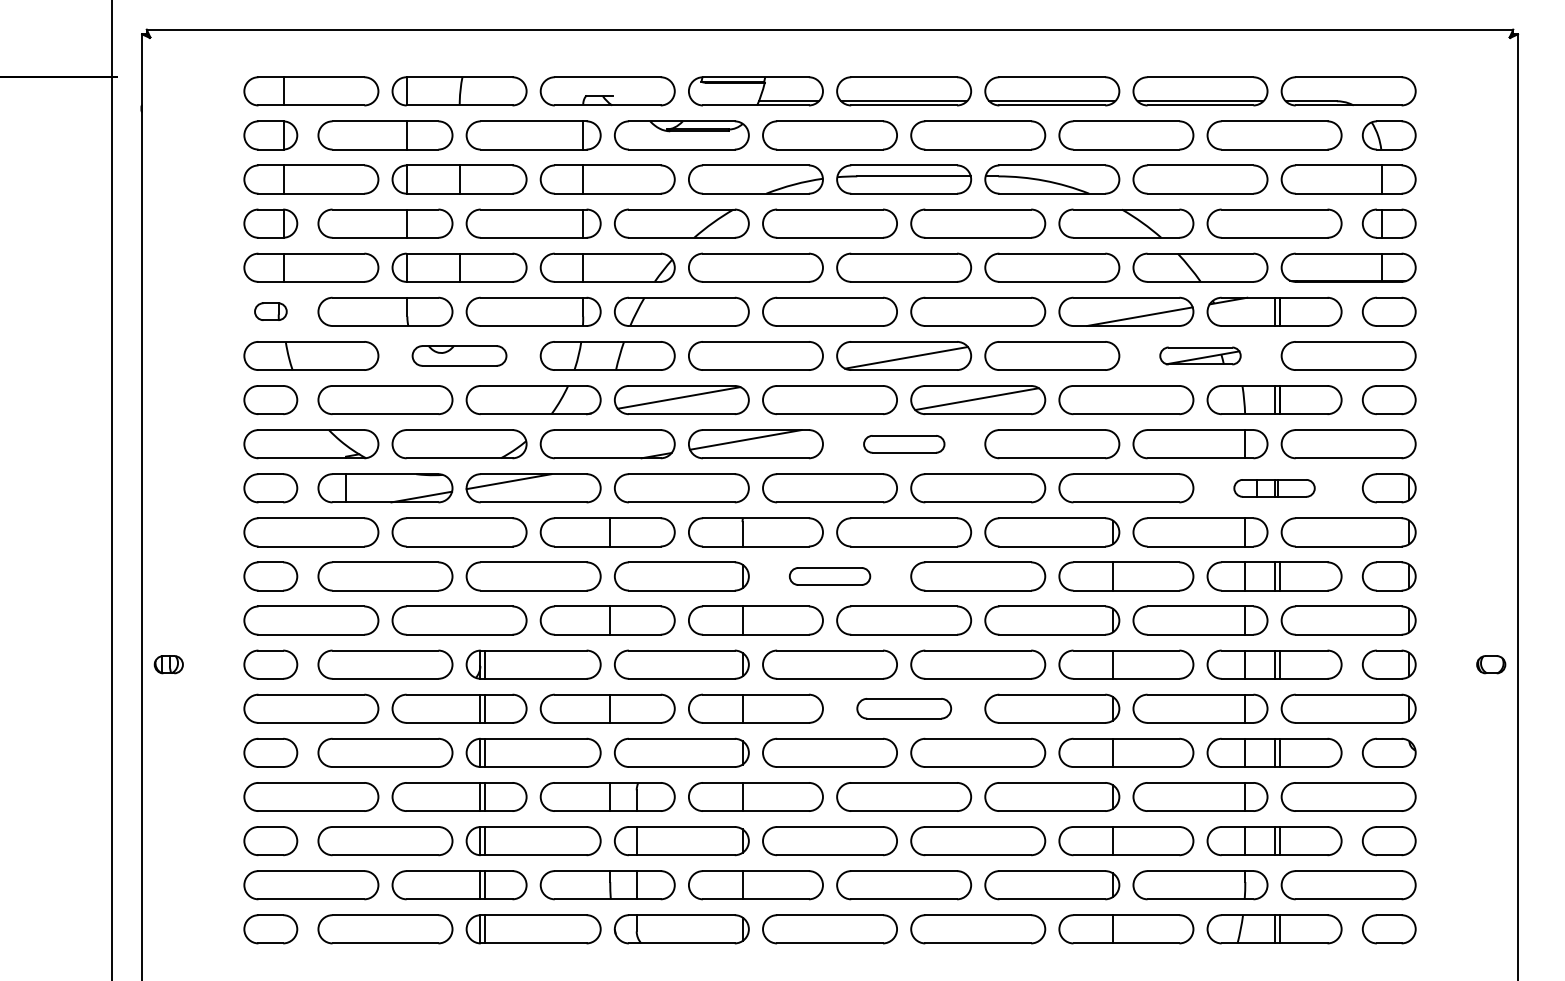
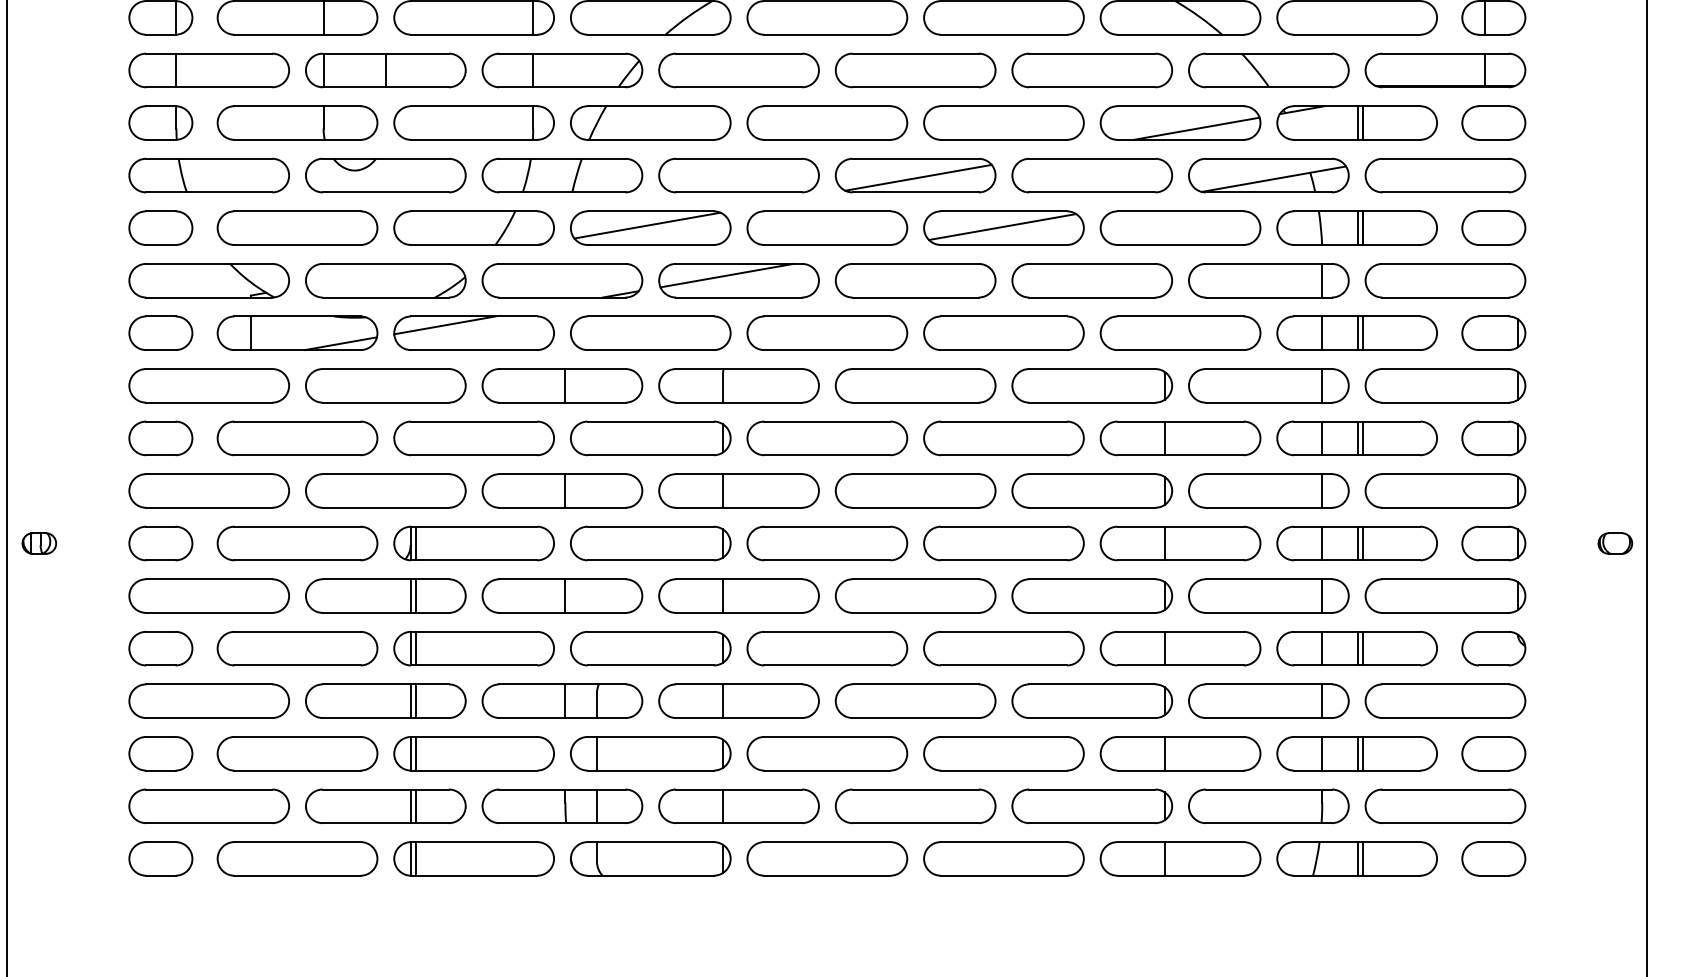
part: (270, 311) -> (160, 122), size x1.67
part: (459, 355) -> (385, 175), size x1.43
part: (1200, 355) -> (1268, 175), size x1.67
part: (904, 444) -> (916, 281), size x1.67
part: (1274, 488) -> (1357, 333), size x1.67
part: (829, 576) -> (826, 438), size x1.67
part: (904, 708) -> (916, 595), size x1.43

